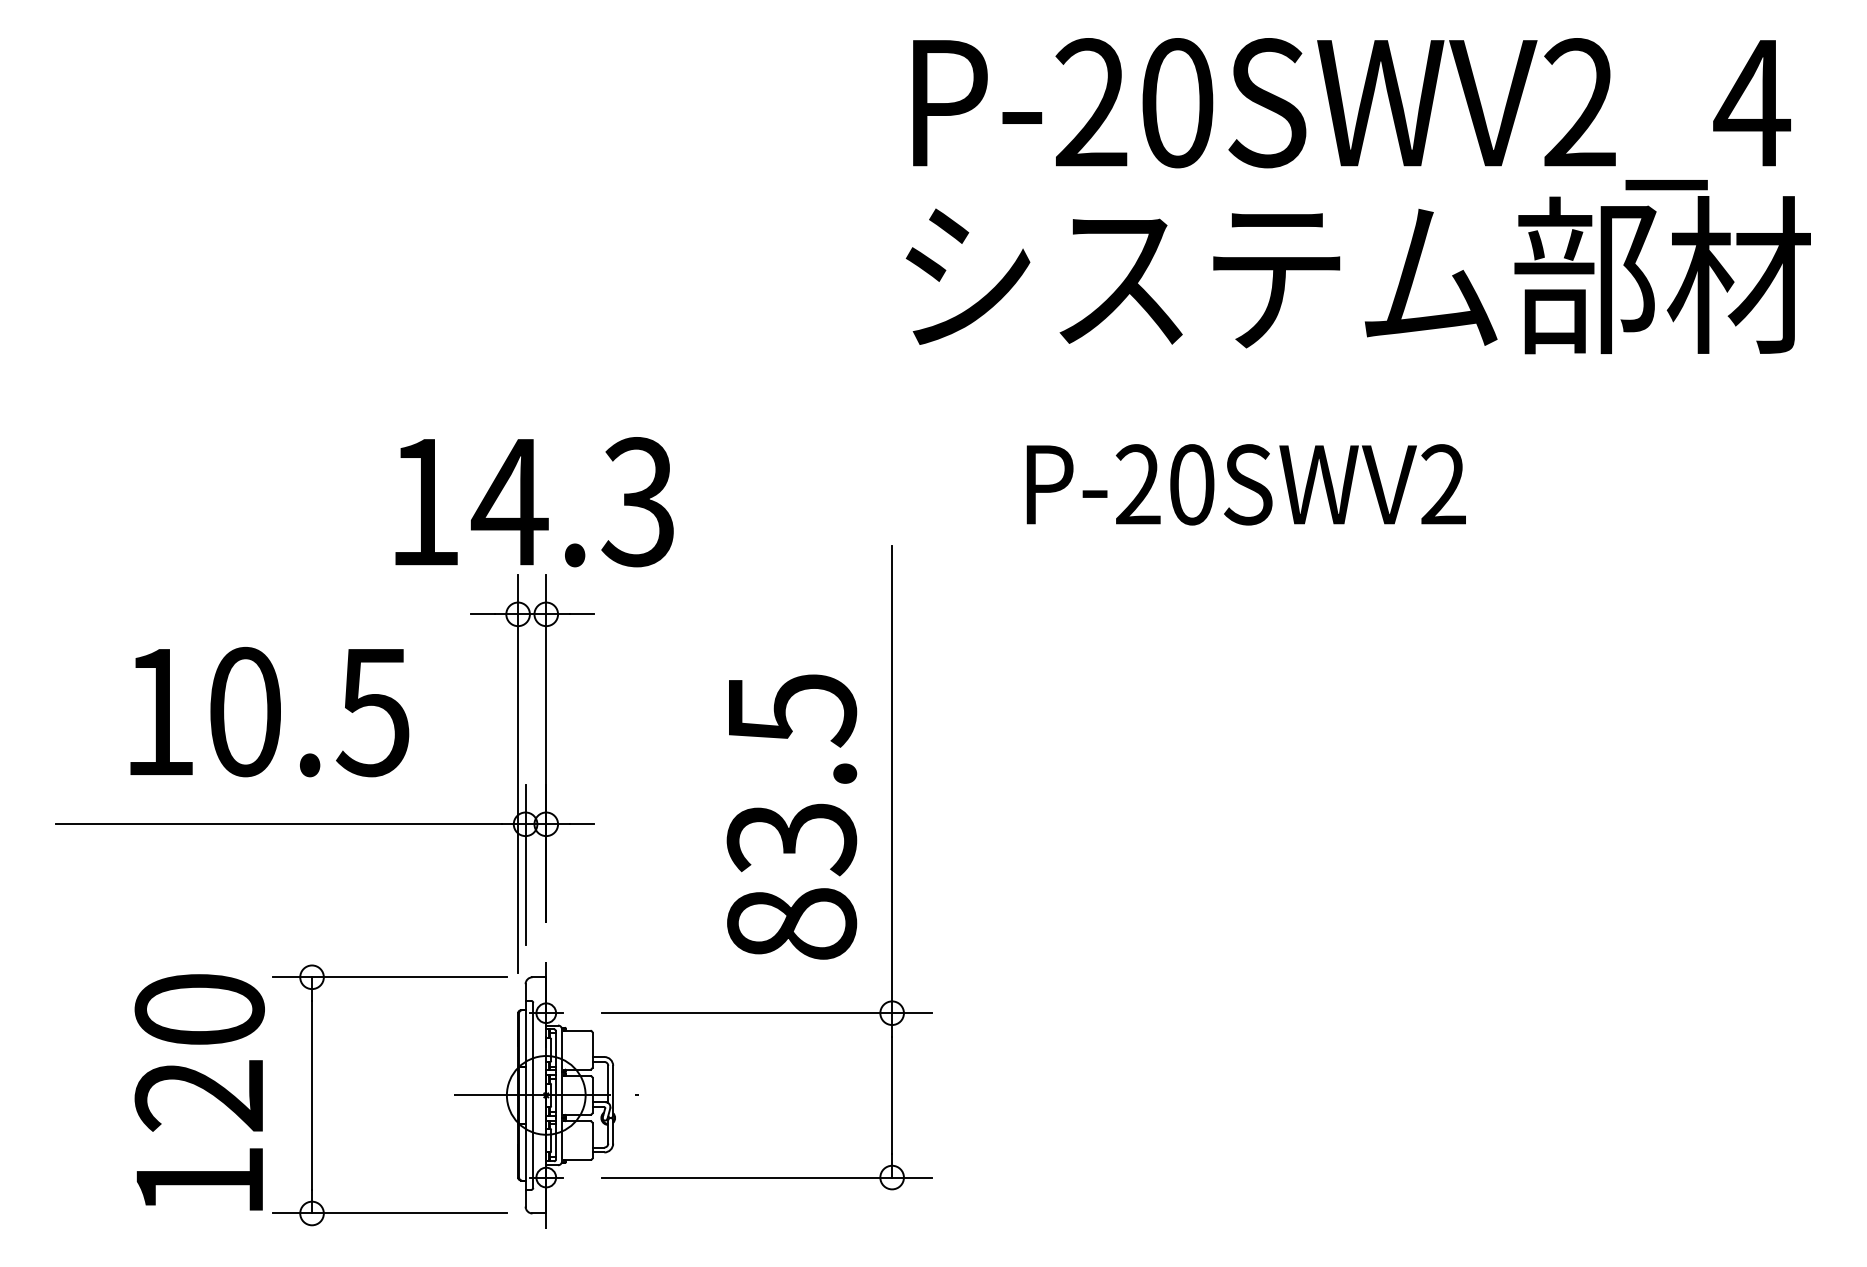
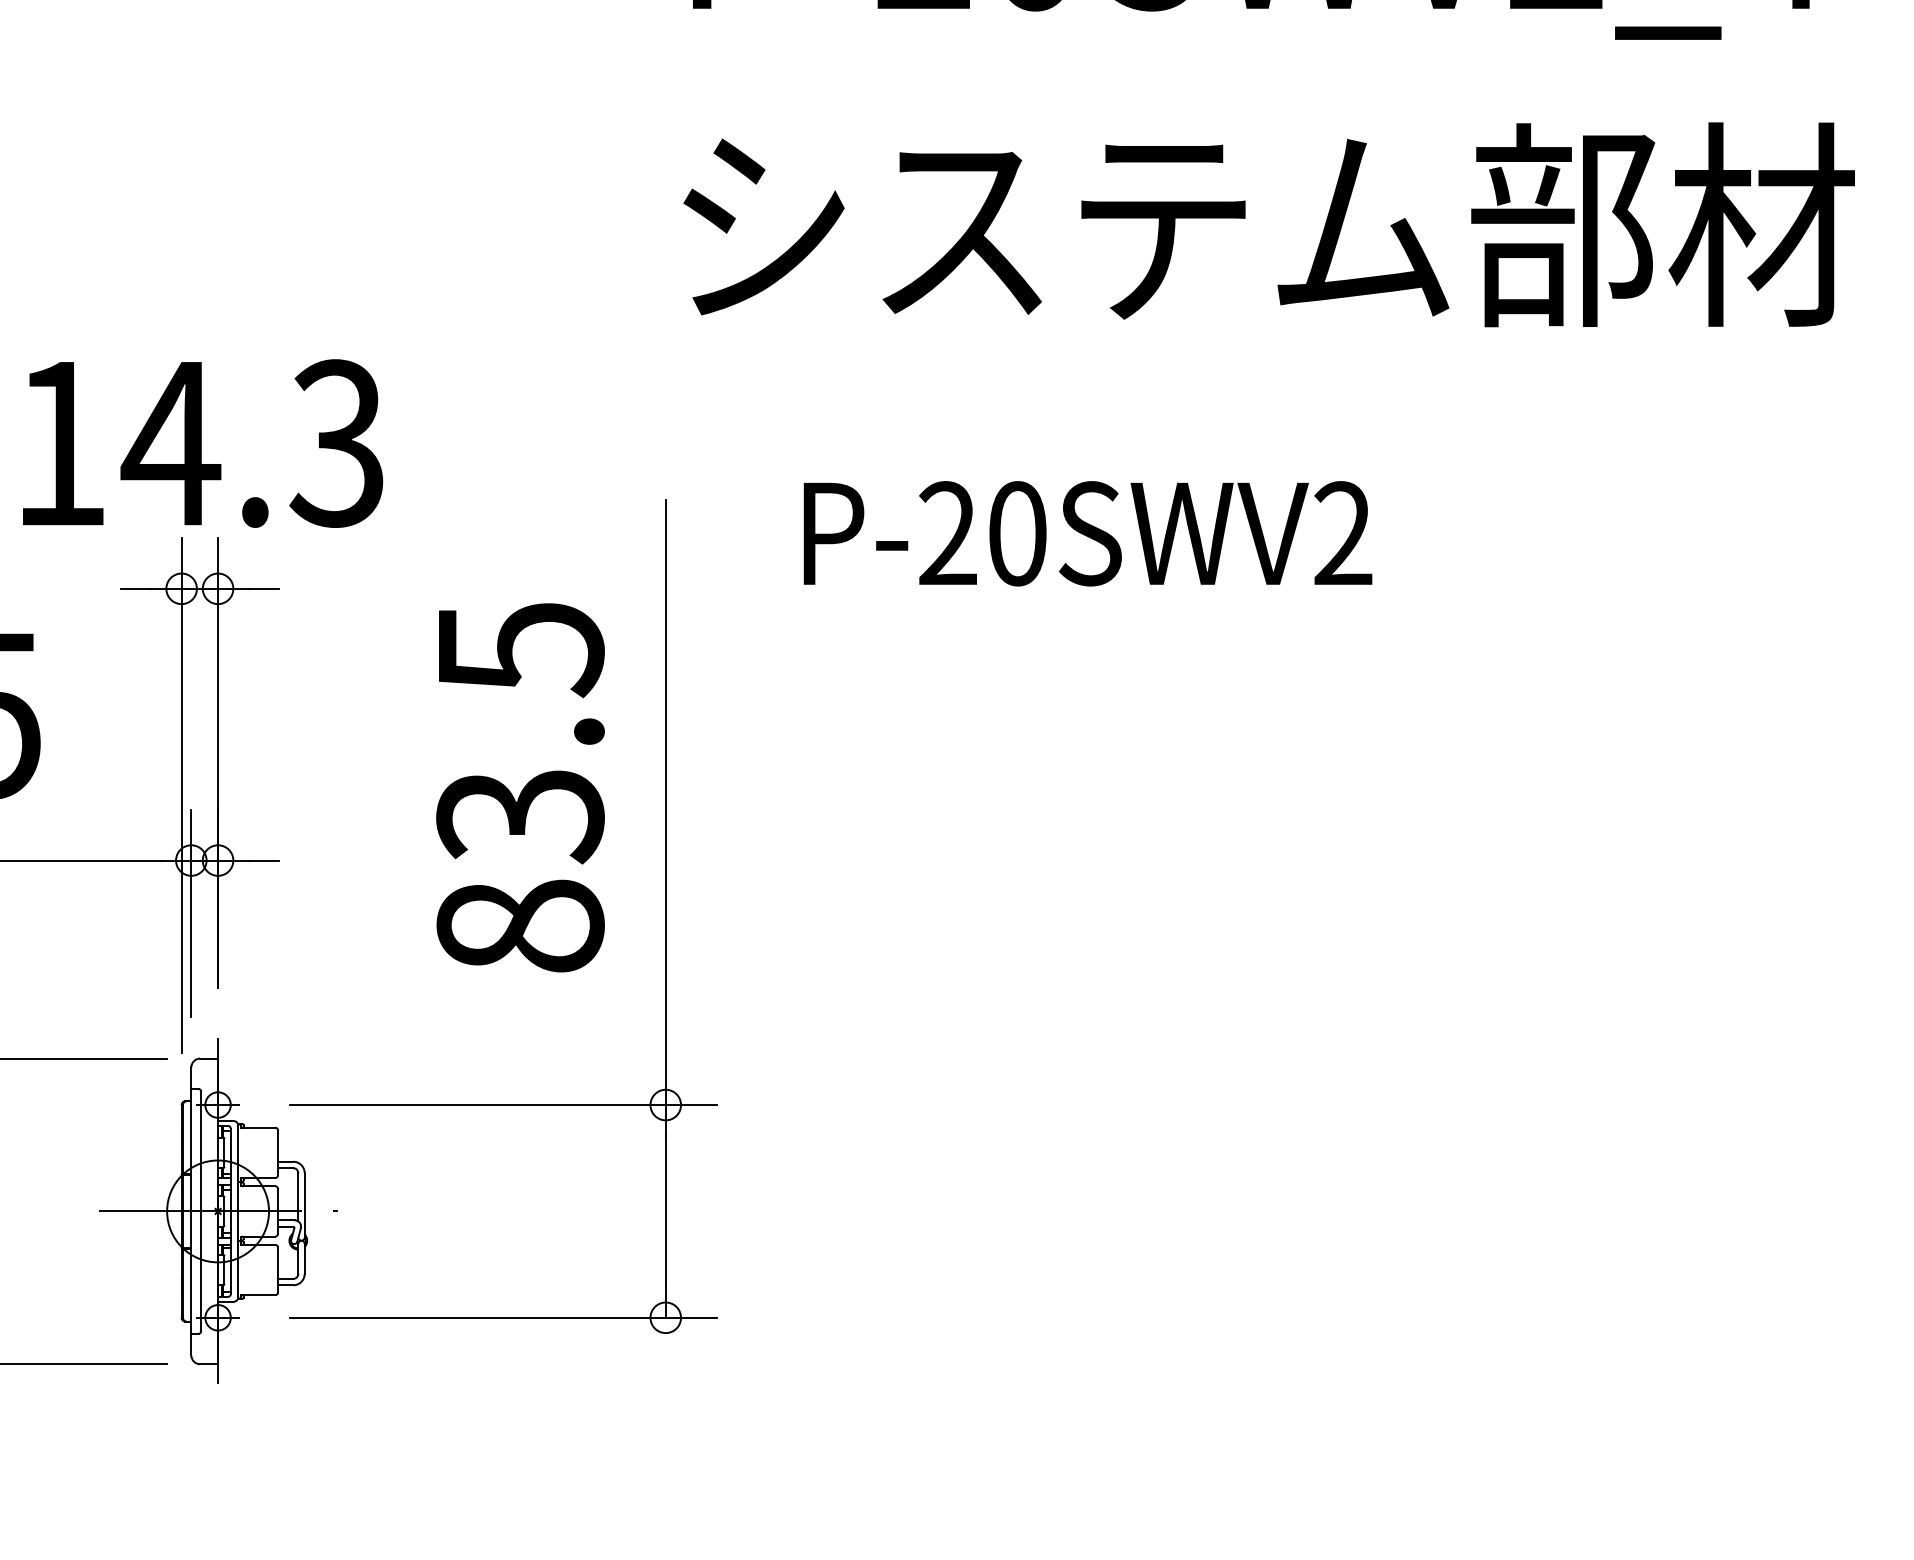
text: (1357, 275) -> (1268, 225), moved
text: (1245, 484) -> (1086, 533), moved
text: (791, 816) -> (519, 787), moved

